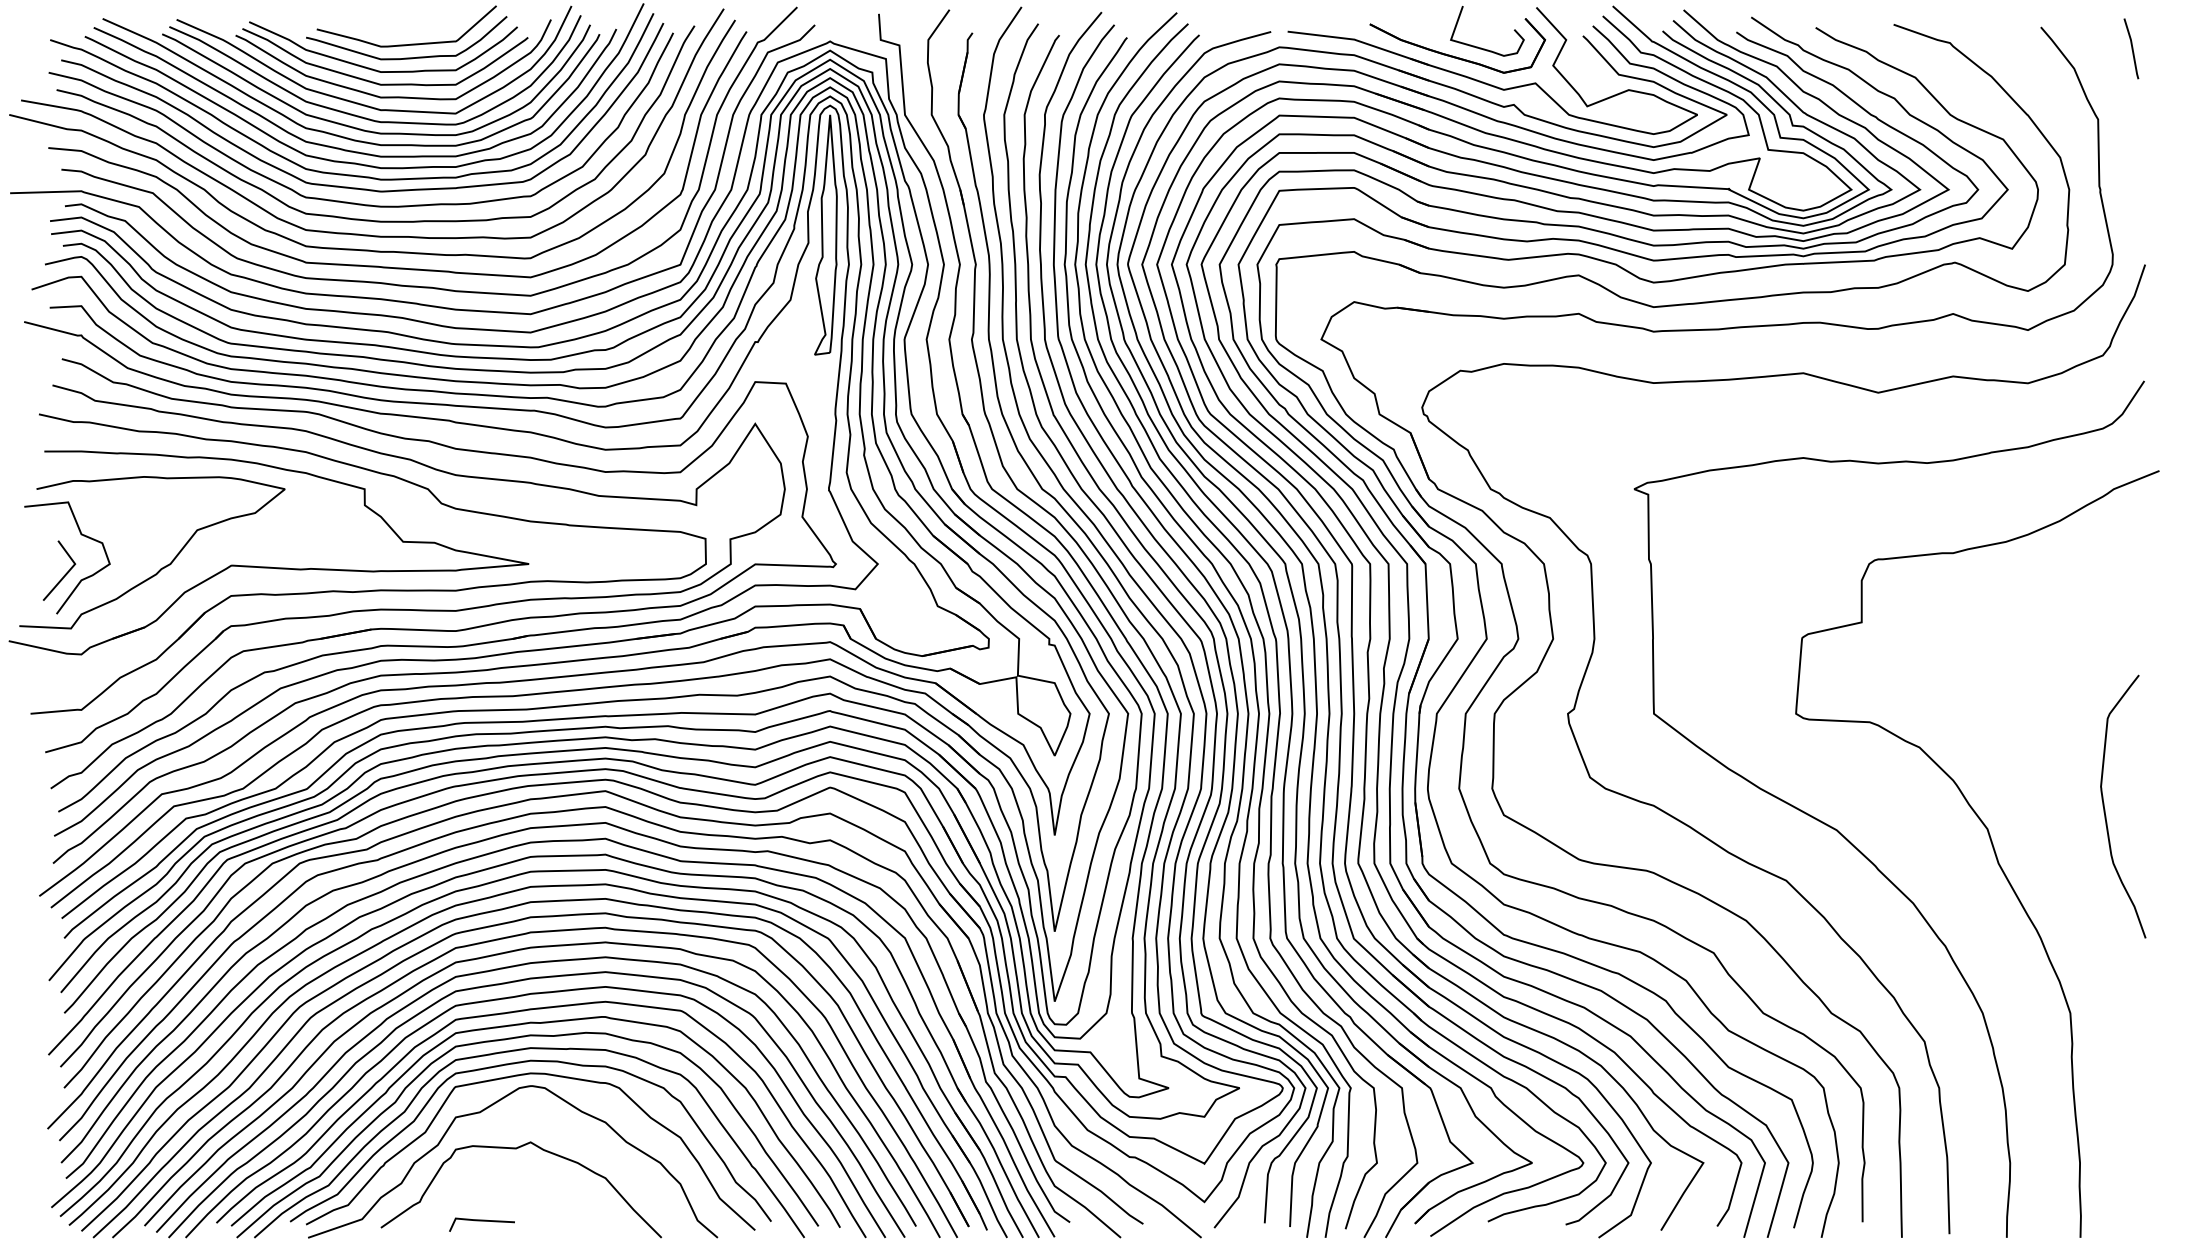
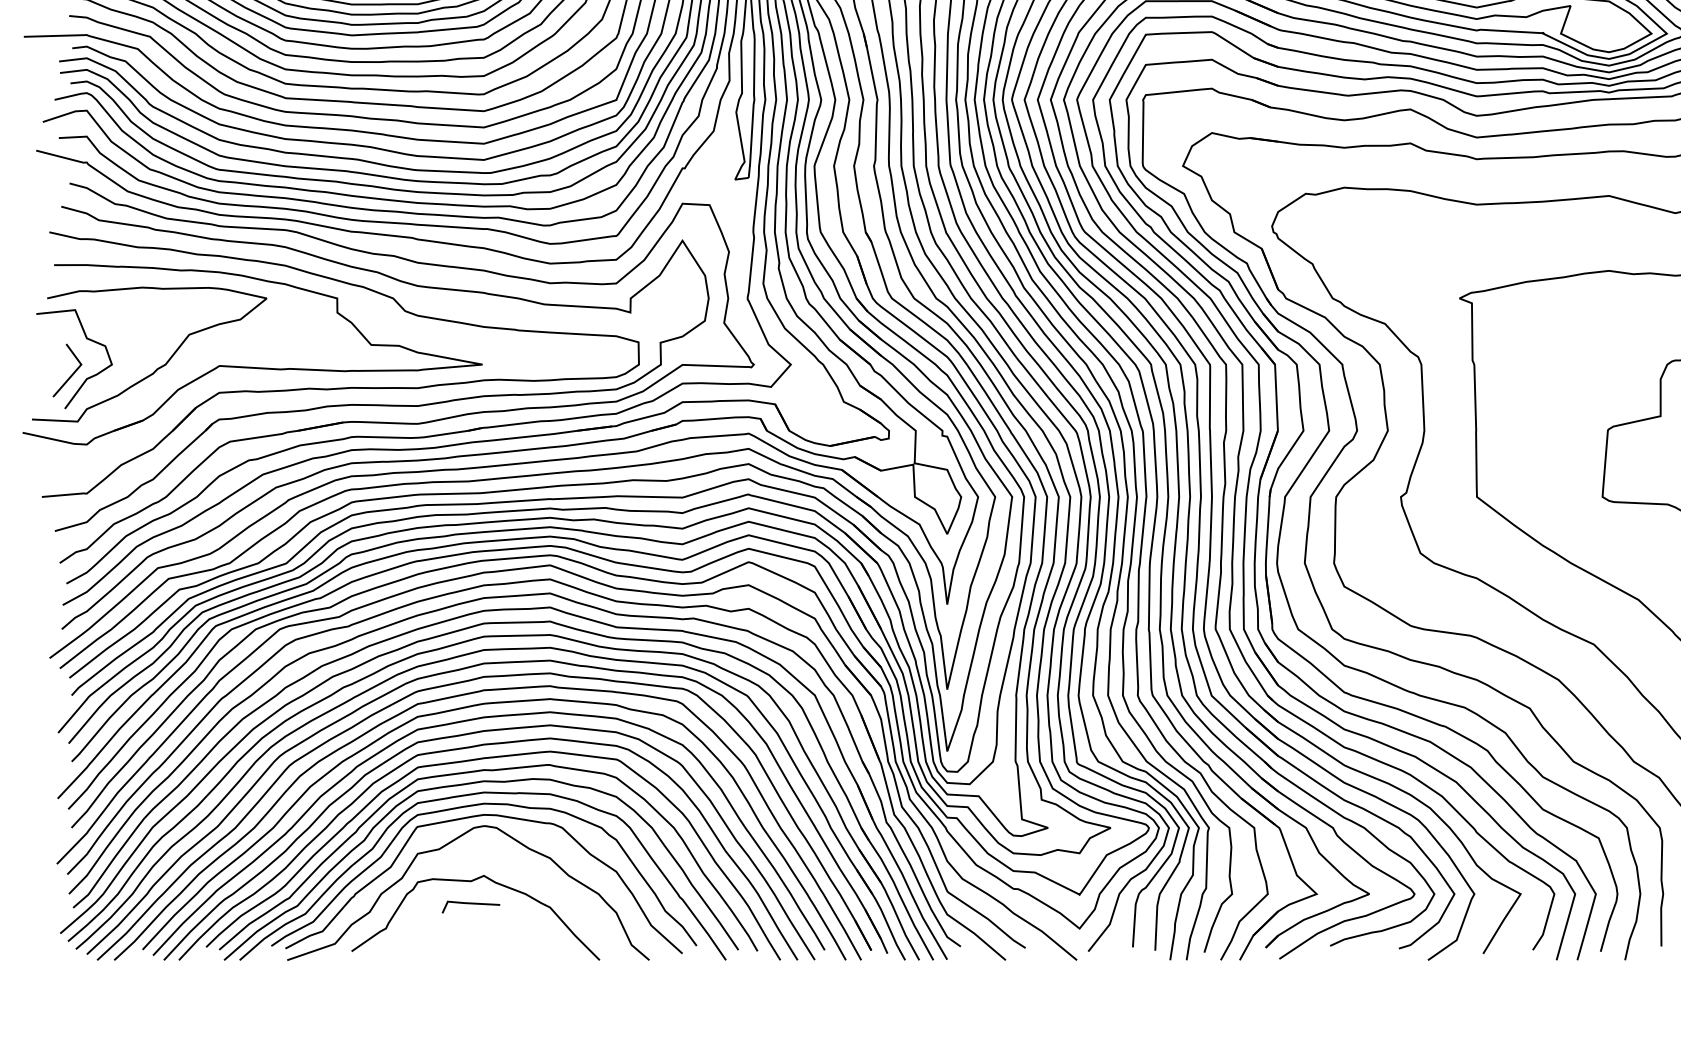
line: (481, 1221) -> (470, 904), moved

